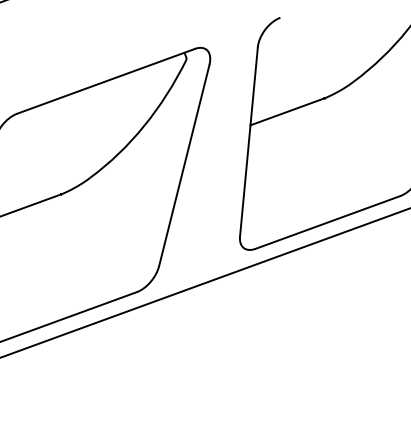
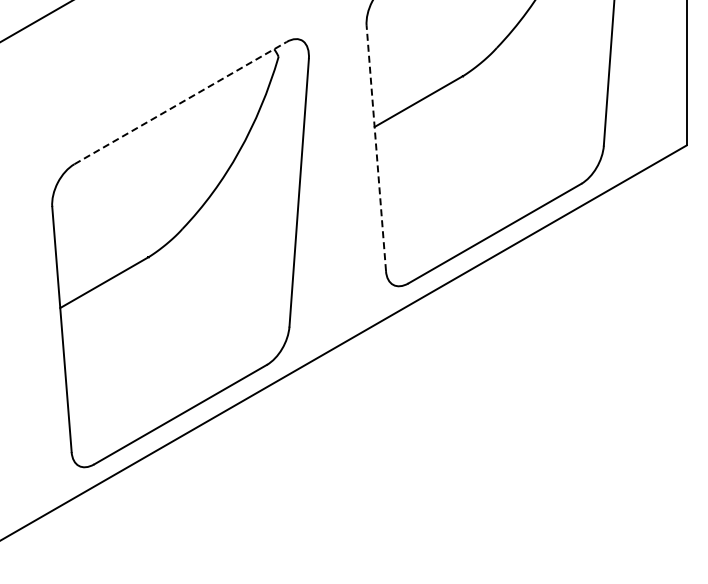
line: (106, 81) -> (181, 102), solid -> dashed
line: (249, 141) -> (376, 148), solid -> dashed

